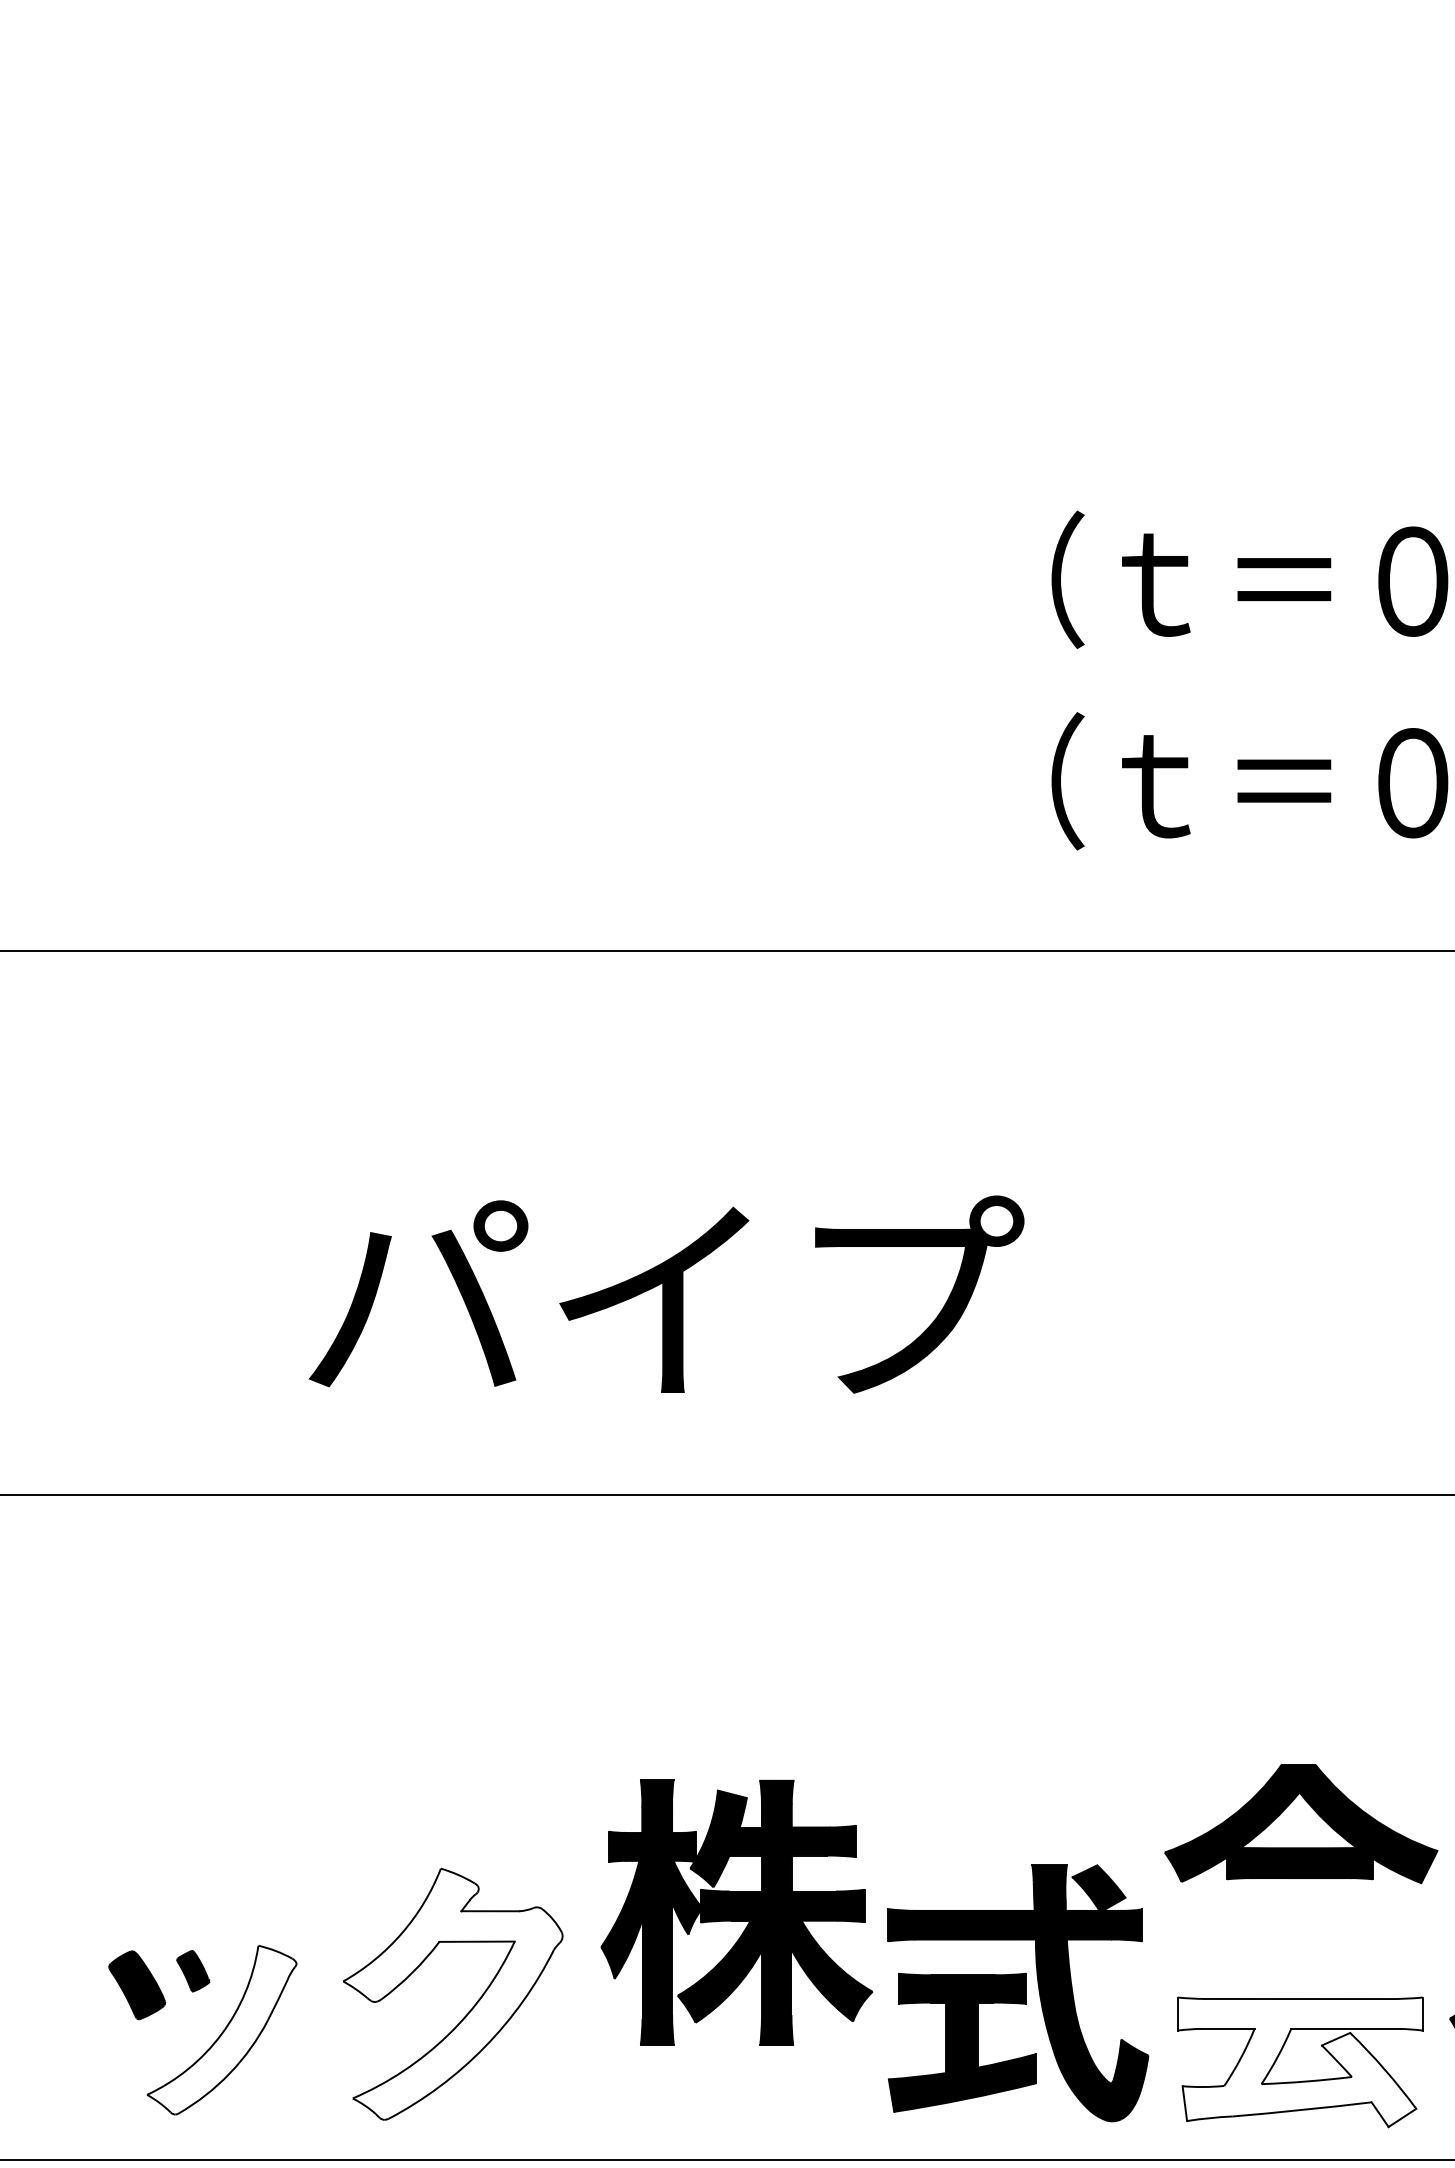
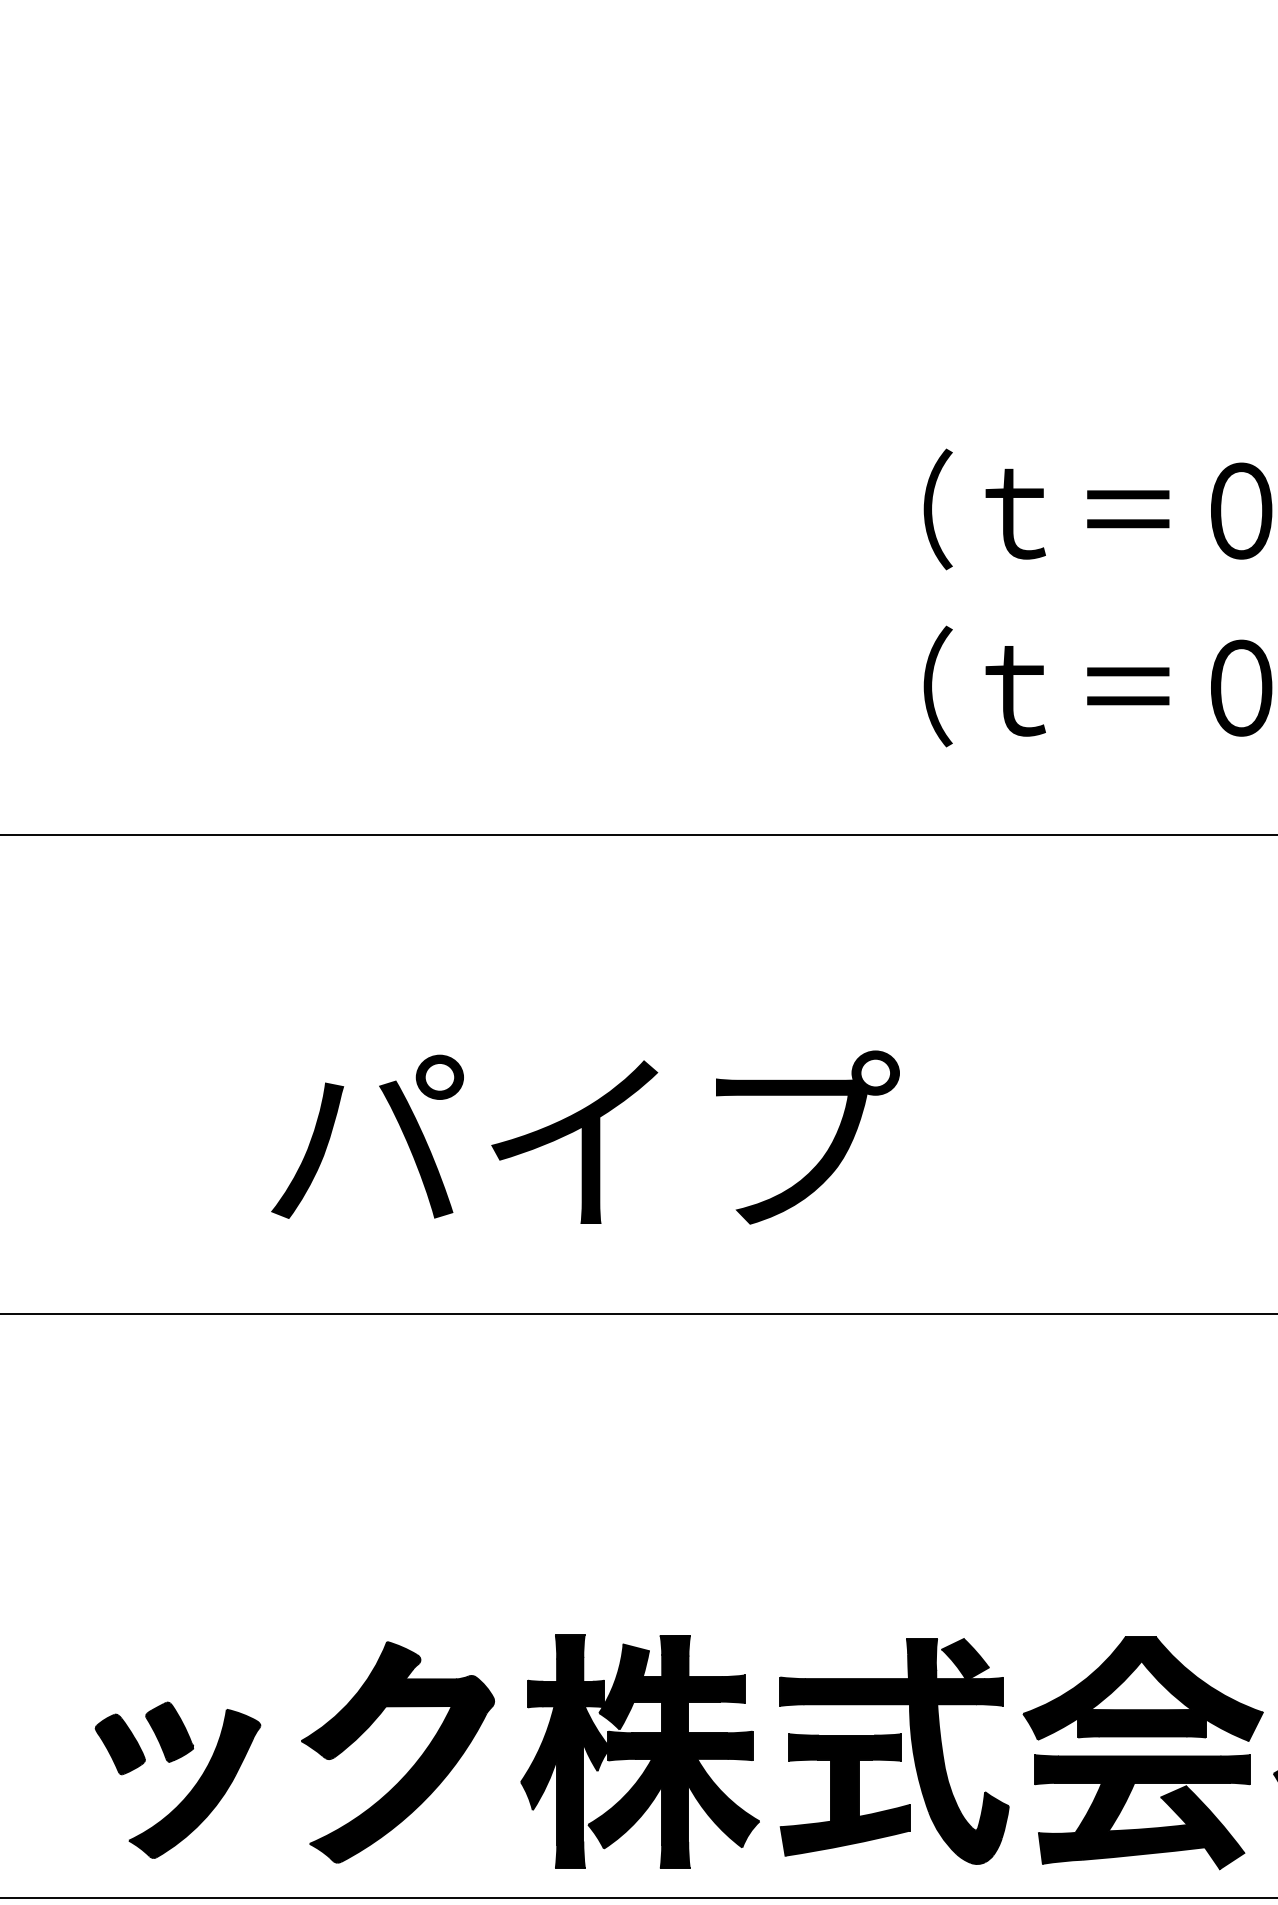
part: (1301, 1824) -> (1143, 1689), moved
part: (736, 1912) -> (639, 1751), moved
part: (192, 1970) -> (168, 1731), size x1.67
fill: (452, 1993) -> (397, 1751), added
fill: (221, 2029) -> (194, 1783), added
fill: (1299, 2062) -> (1141, 1812), added

